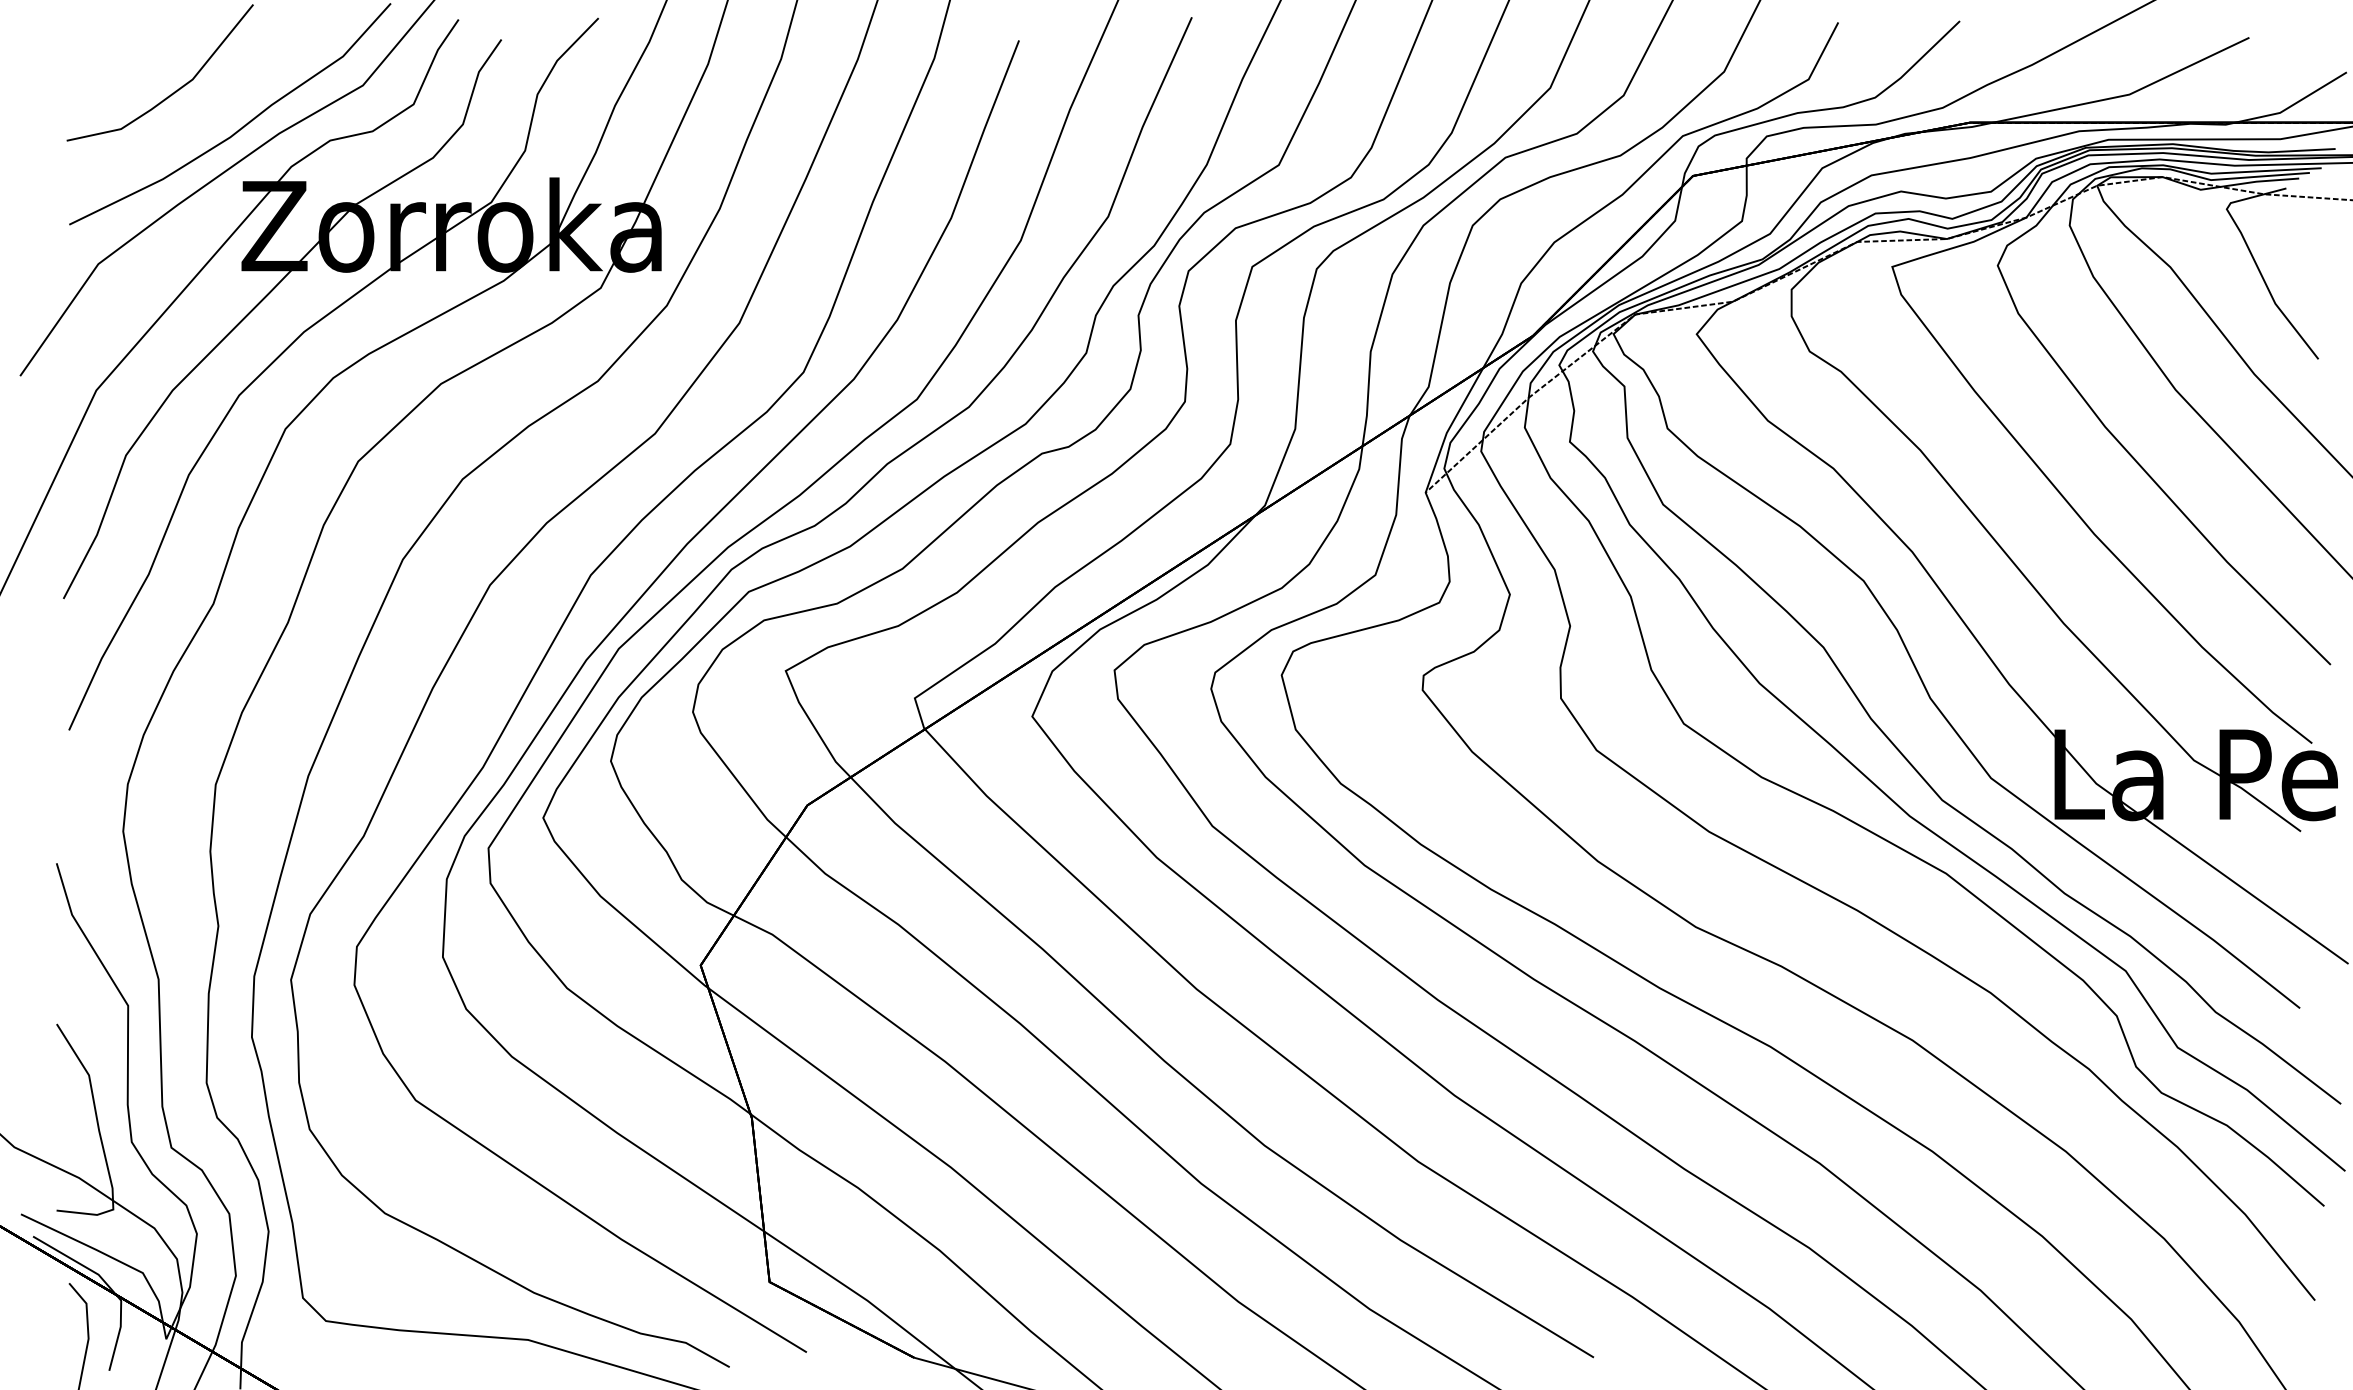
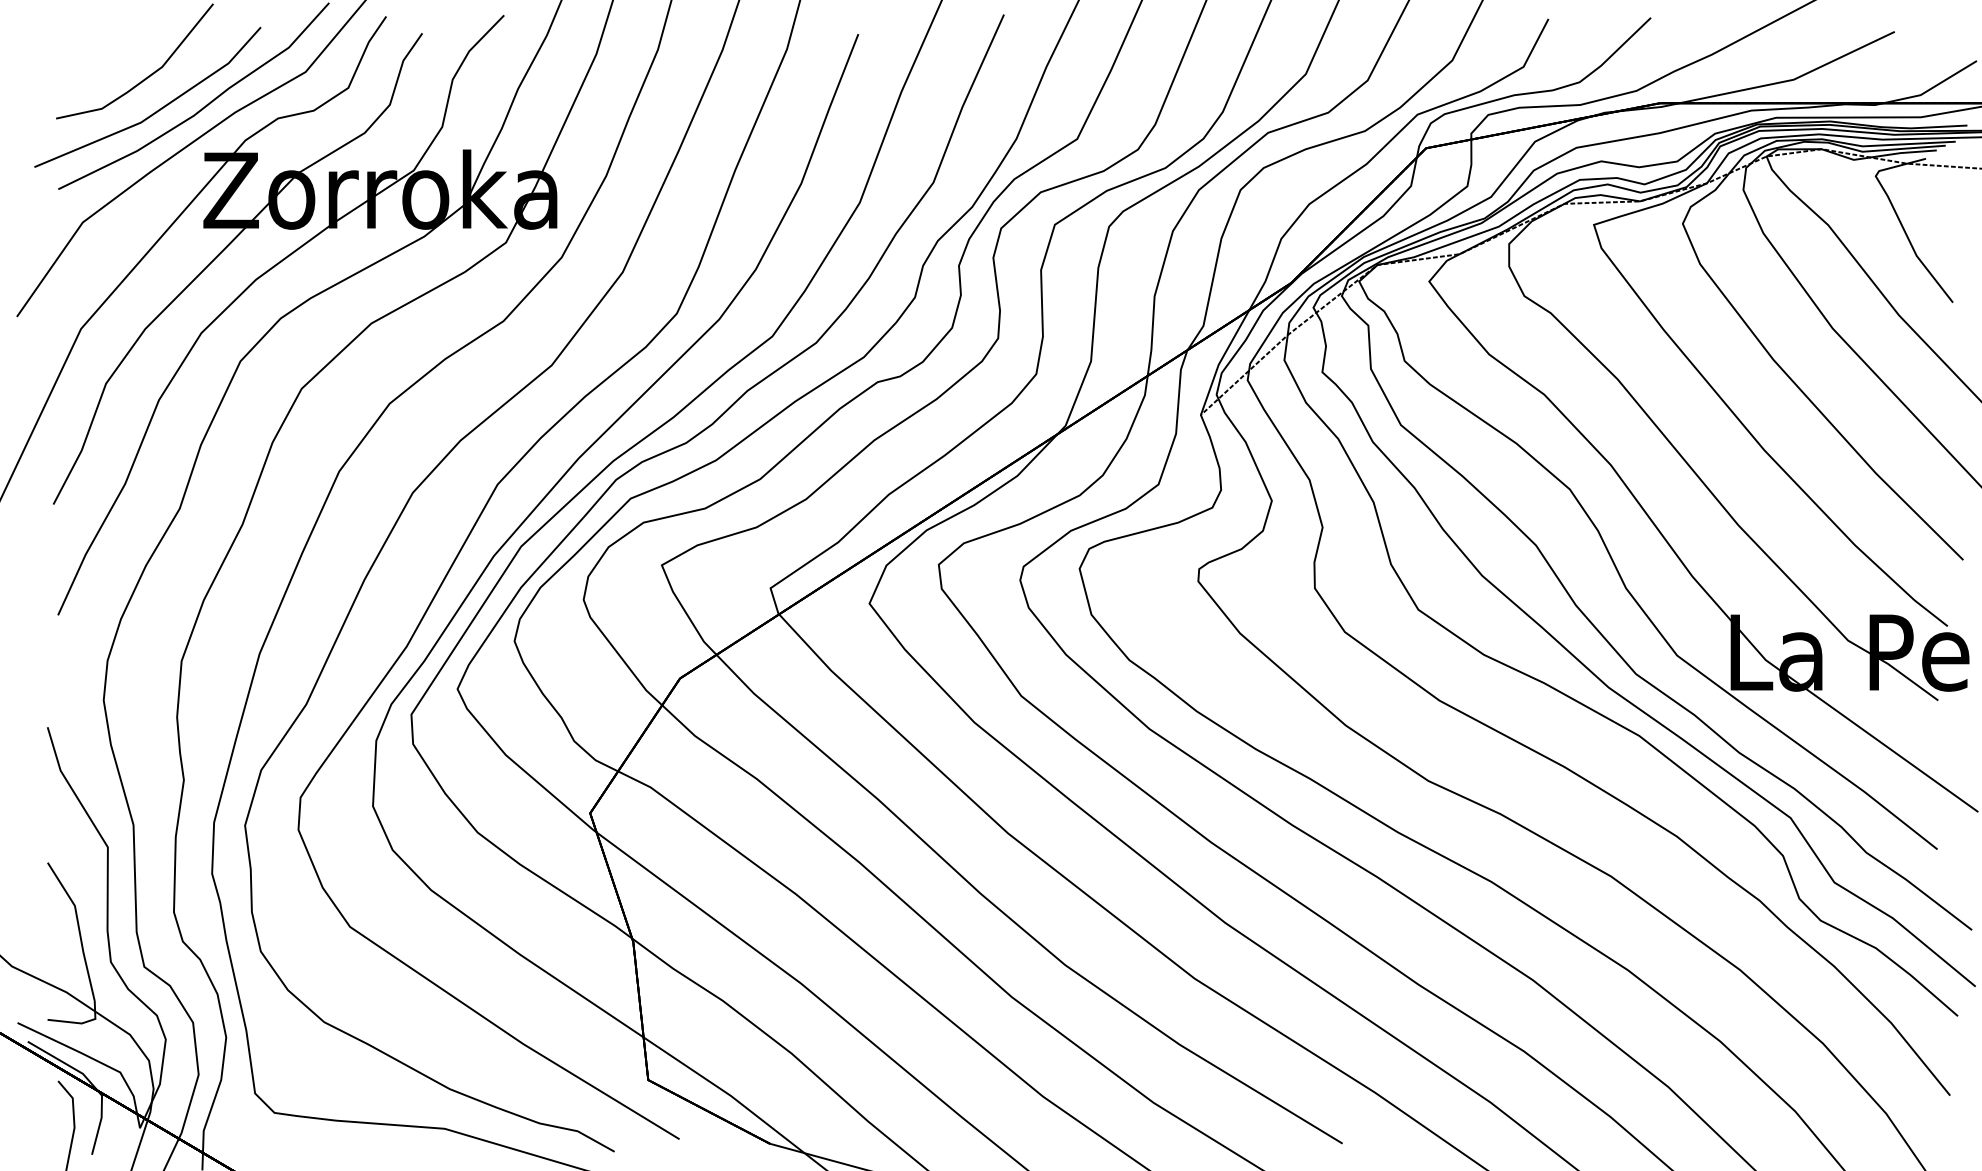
line: (187, 130) -> (157, 109), added

